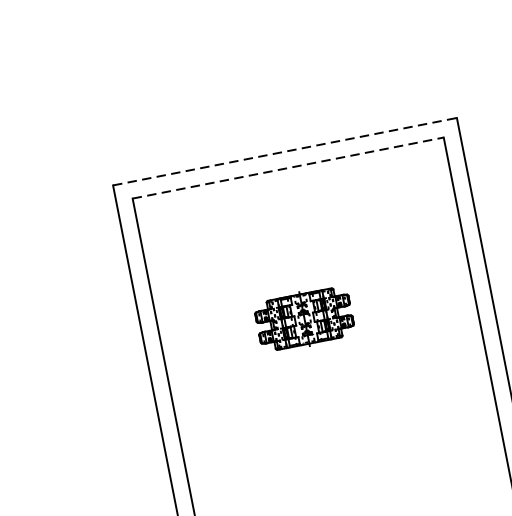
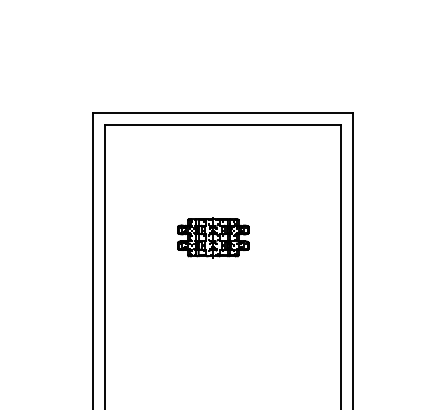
line: (285, 151) -> (223, 112), dashed -> solid
line: (288, 168) -> (223, 125), dashed -> solid

